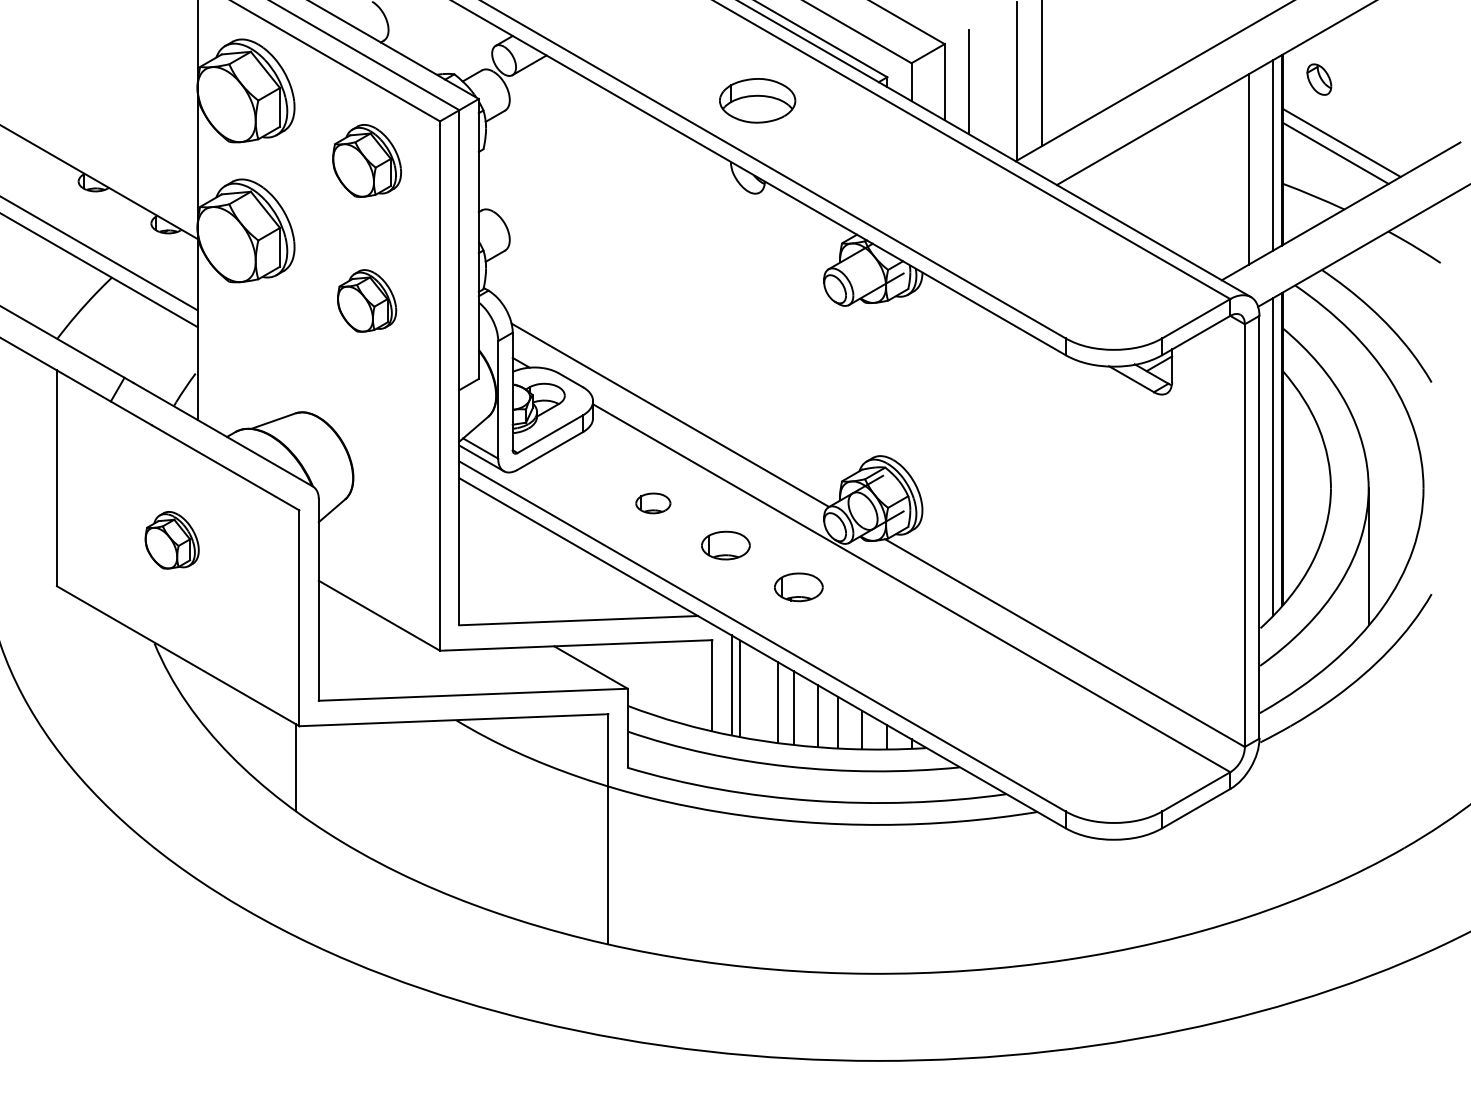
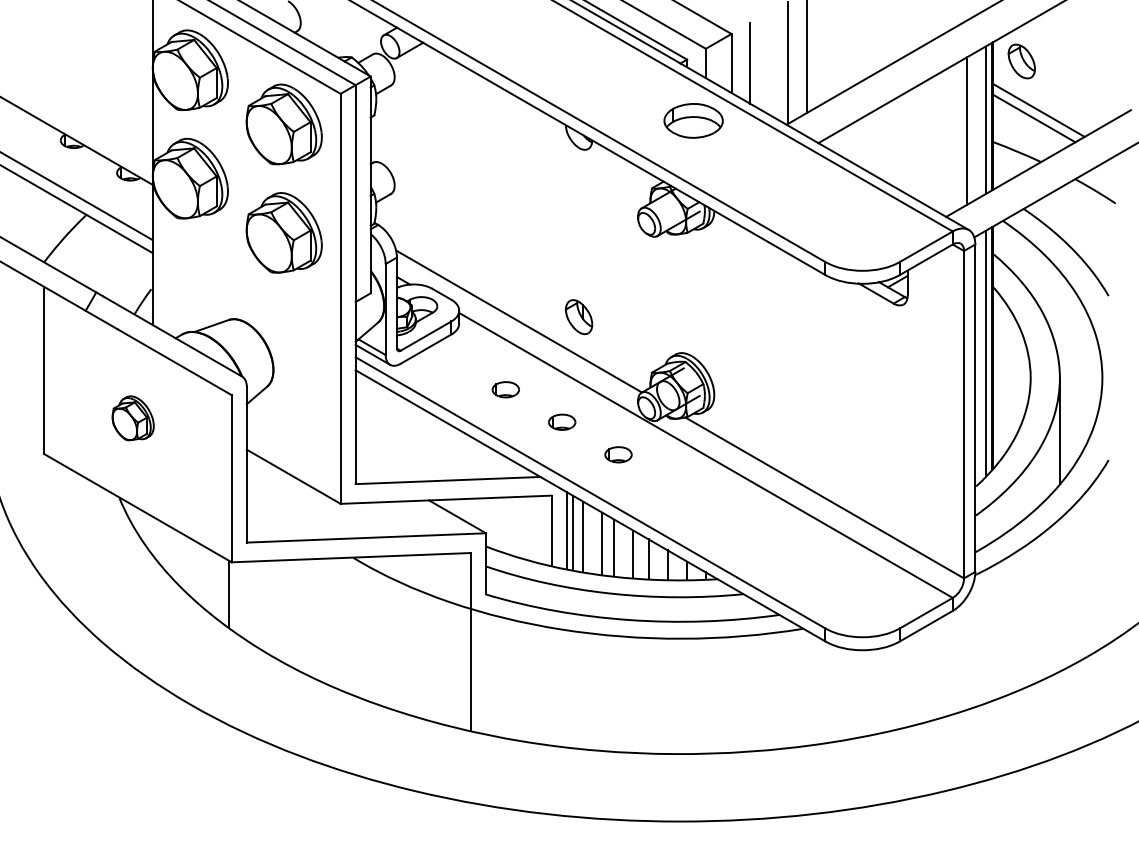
part: (1319, 79) -> (1021, 61), size x1.43
part: (757, 100) -> (693, 120), moved
part: (366, 160) -> (283, 124), size x1.43
part: (366, 300) -> (283, 232), size x1.67
part: (747, 410) -> (578, 317), added
part: (726, 544) -> (562, 421), size x0.71
part: (798, 587) -> (618, 454), size x0.71
line: (753, 692) -> (583, 536), added

